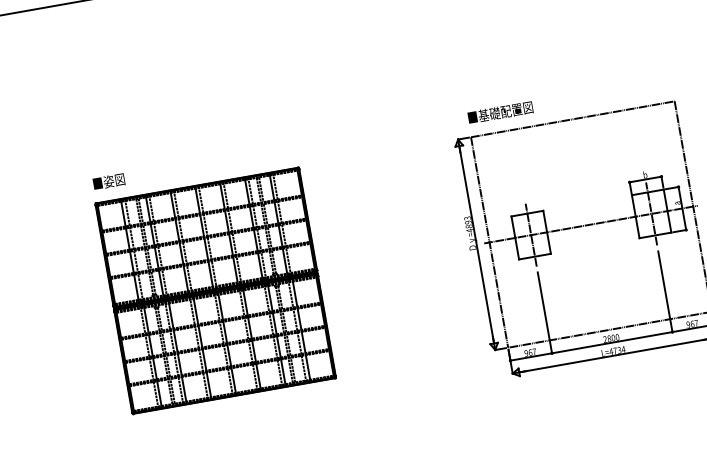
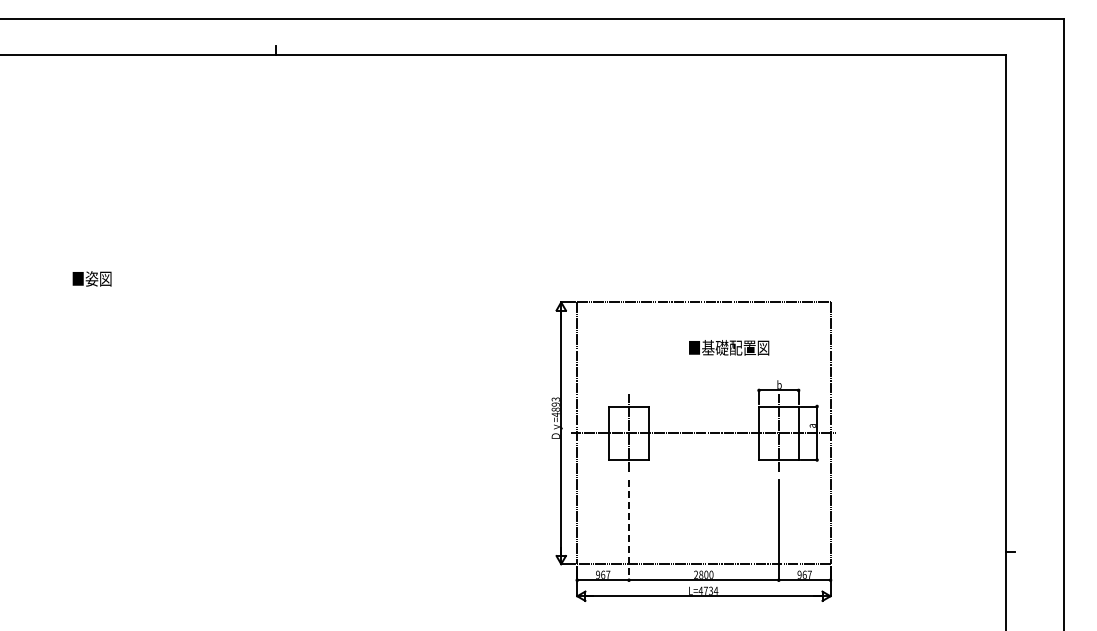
text: (500, 112) -> (729, 347), moved
text: (108, 181) -> (91, 278), moved
part: (215, 290) -> (236, 433), removed
line: (545, 313) -> (629, 530), solid -> dashed

